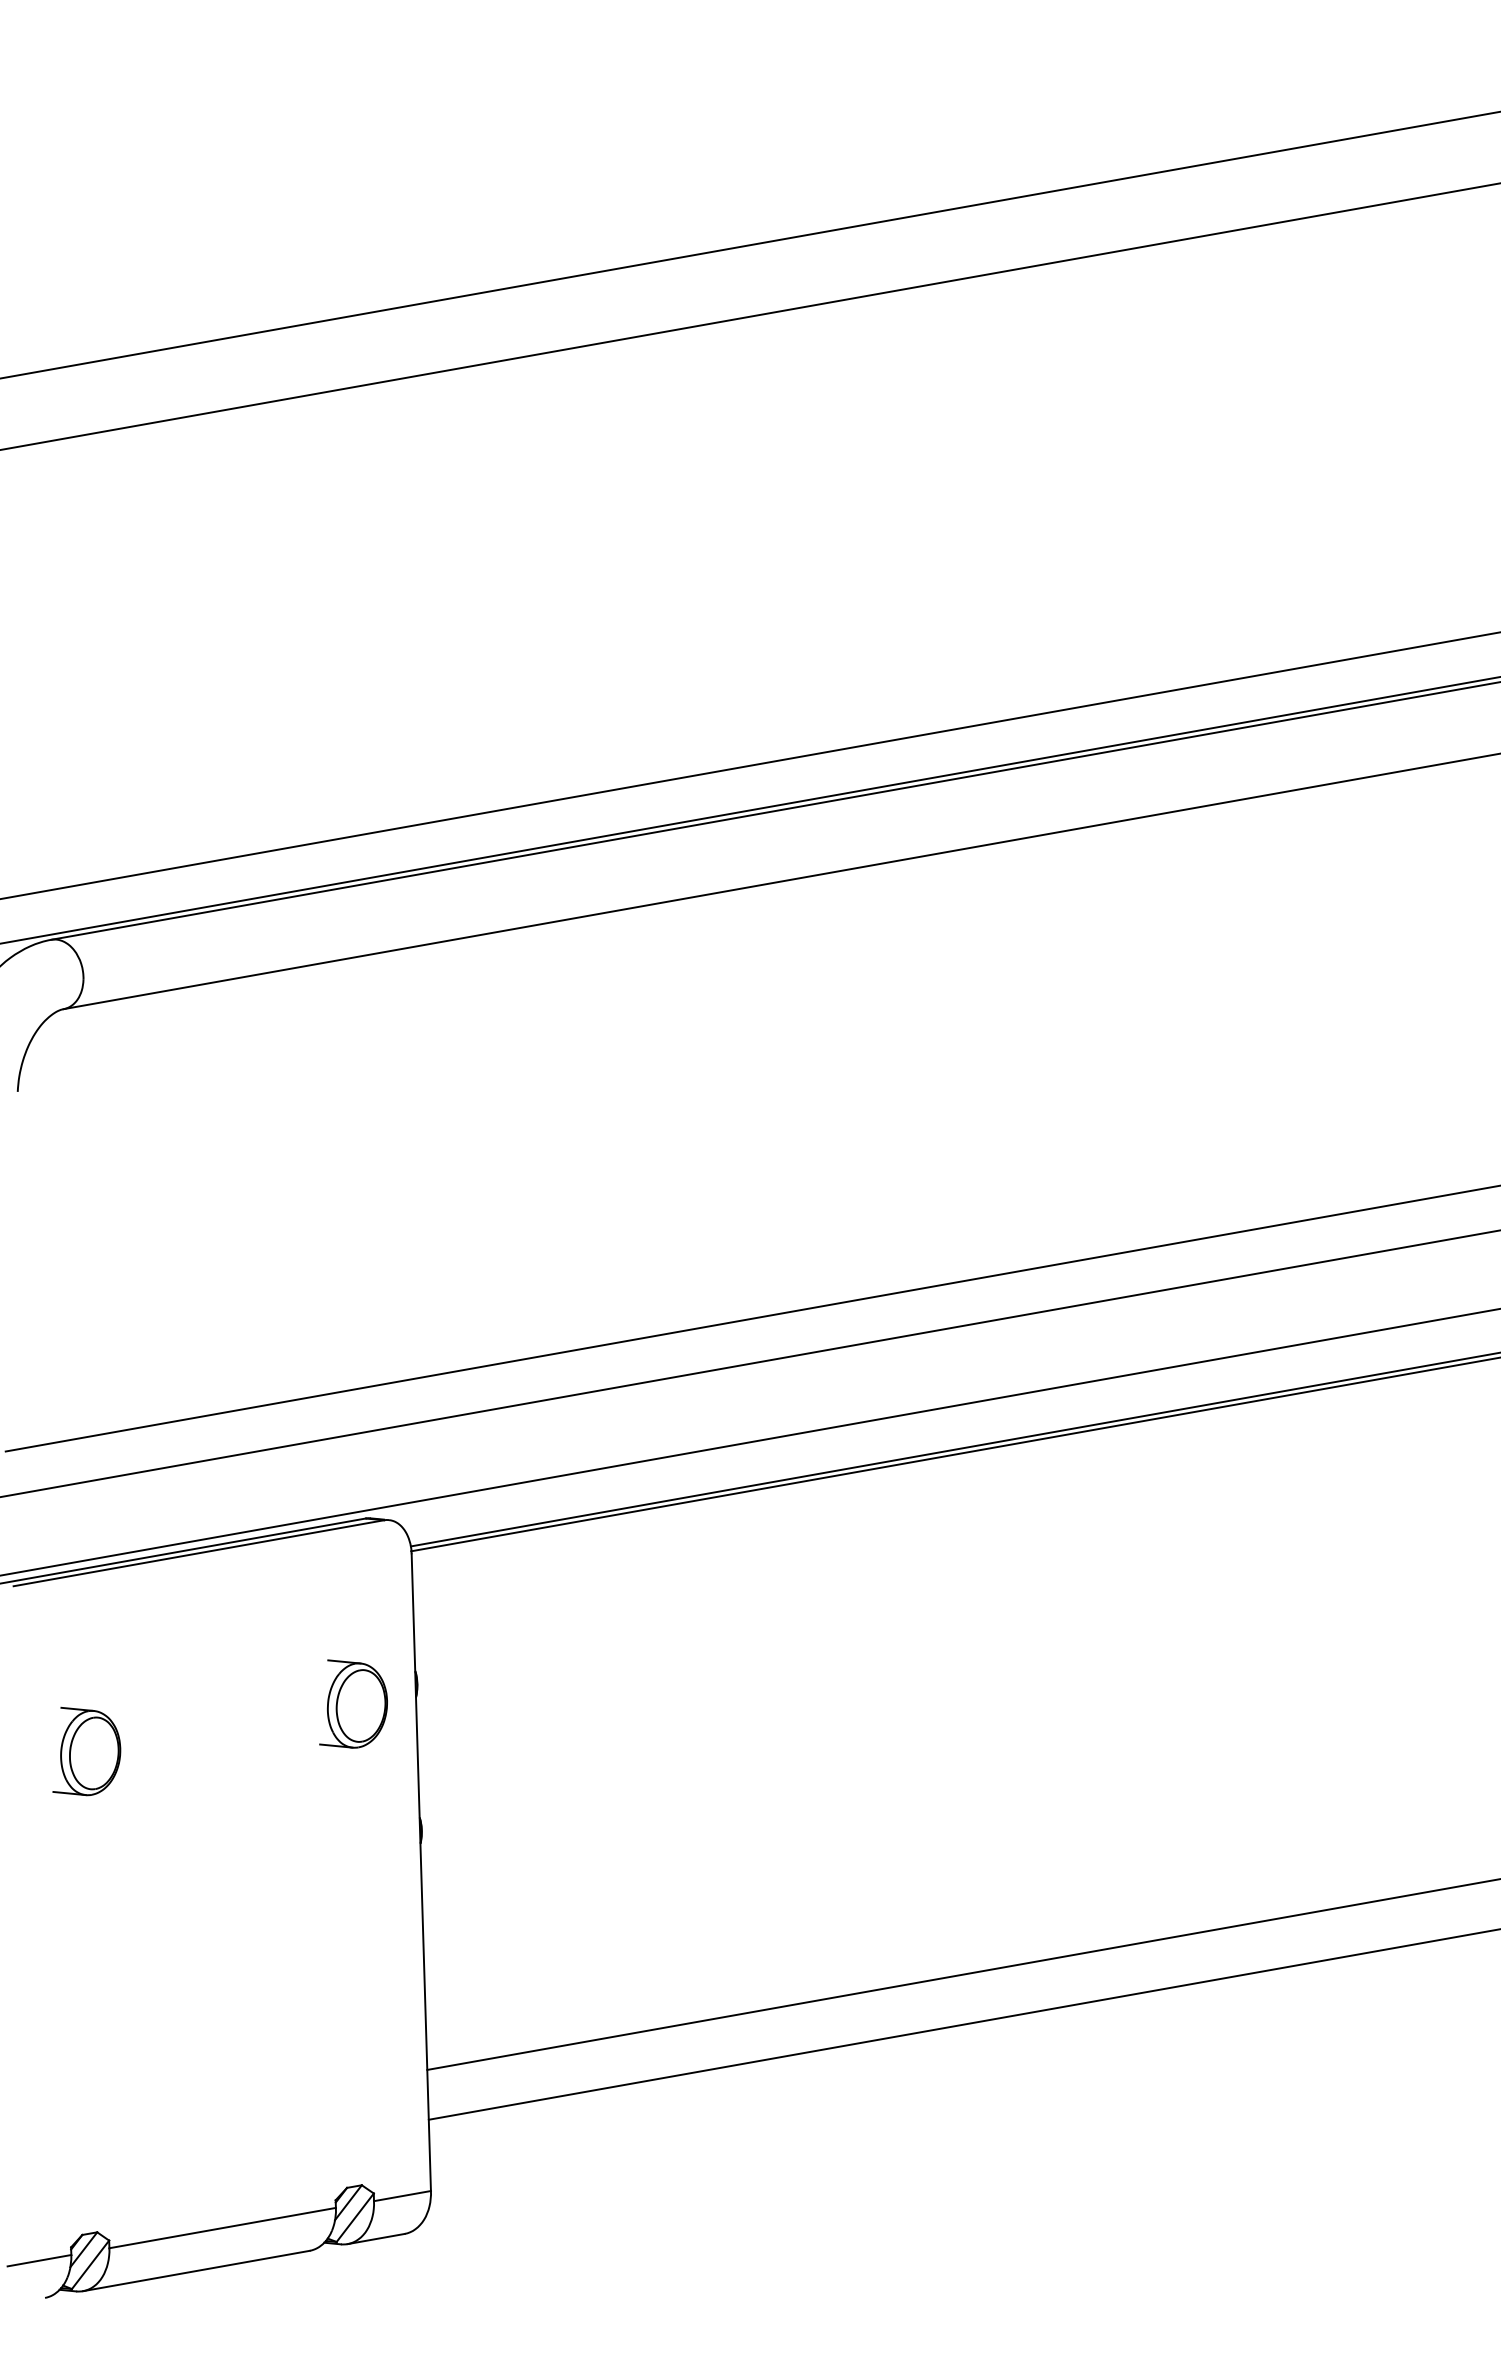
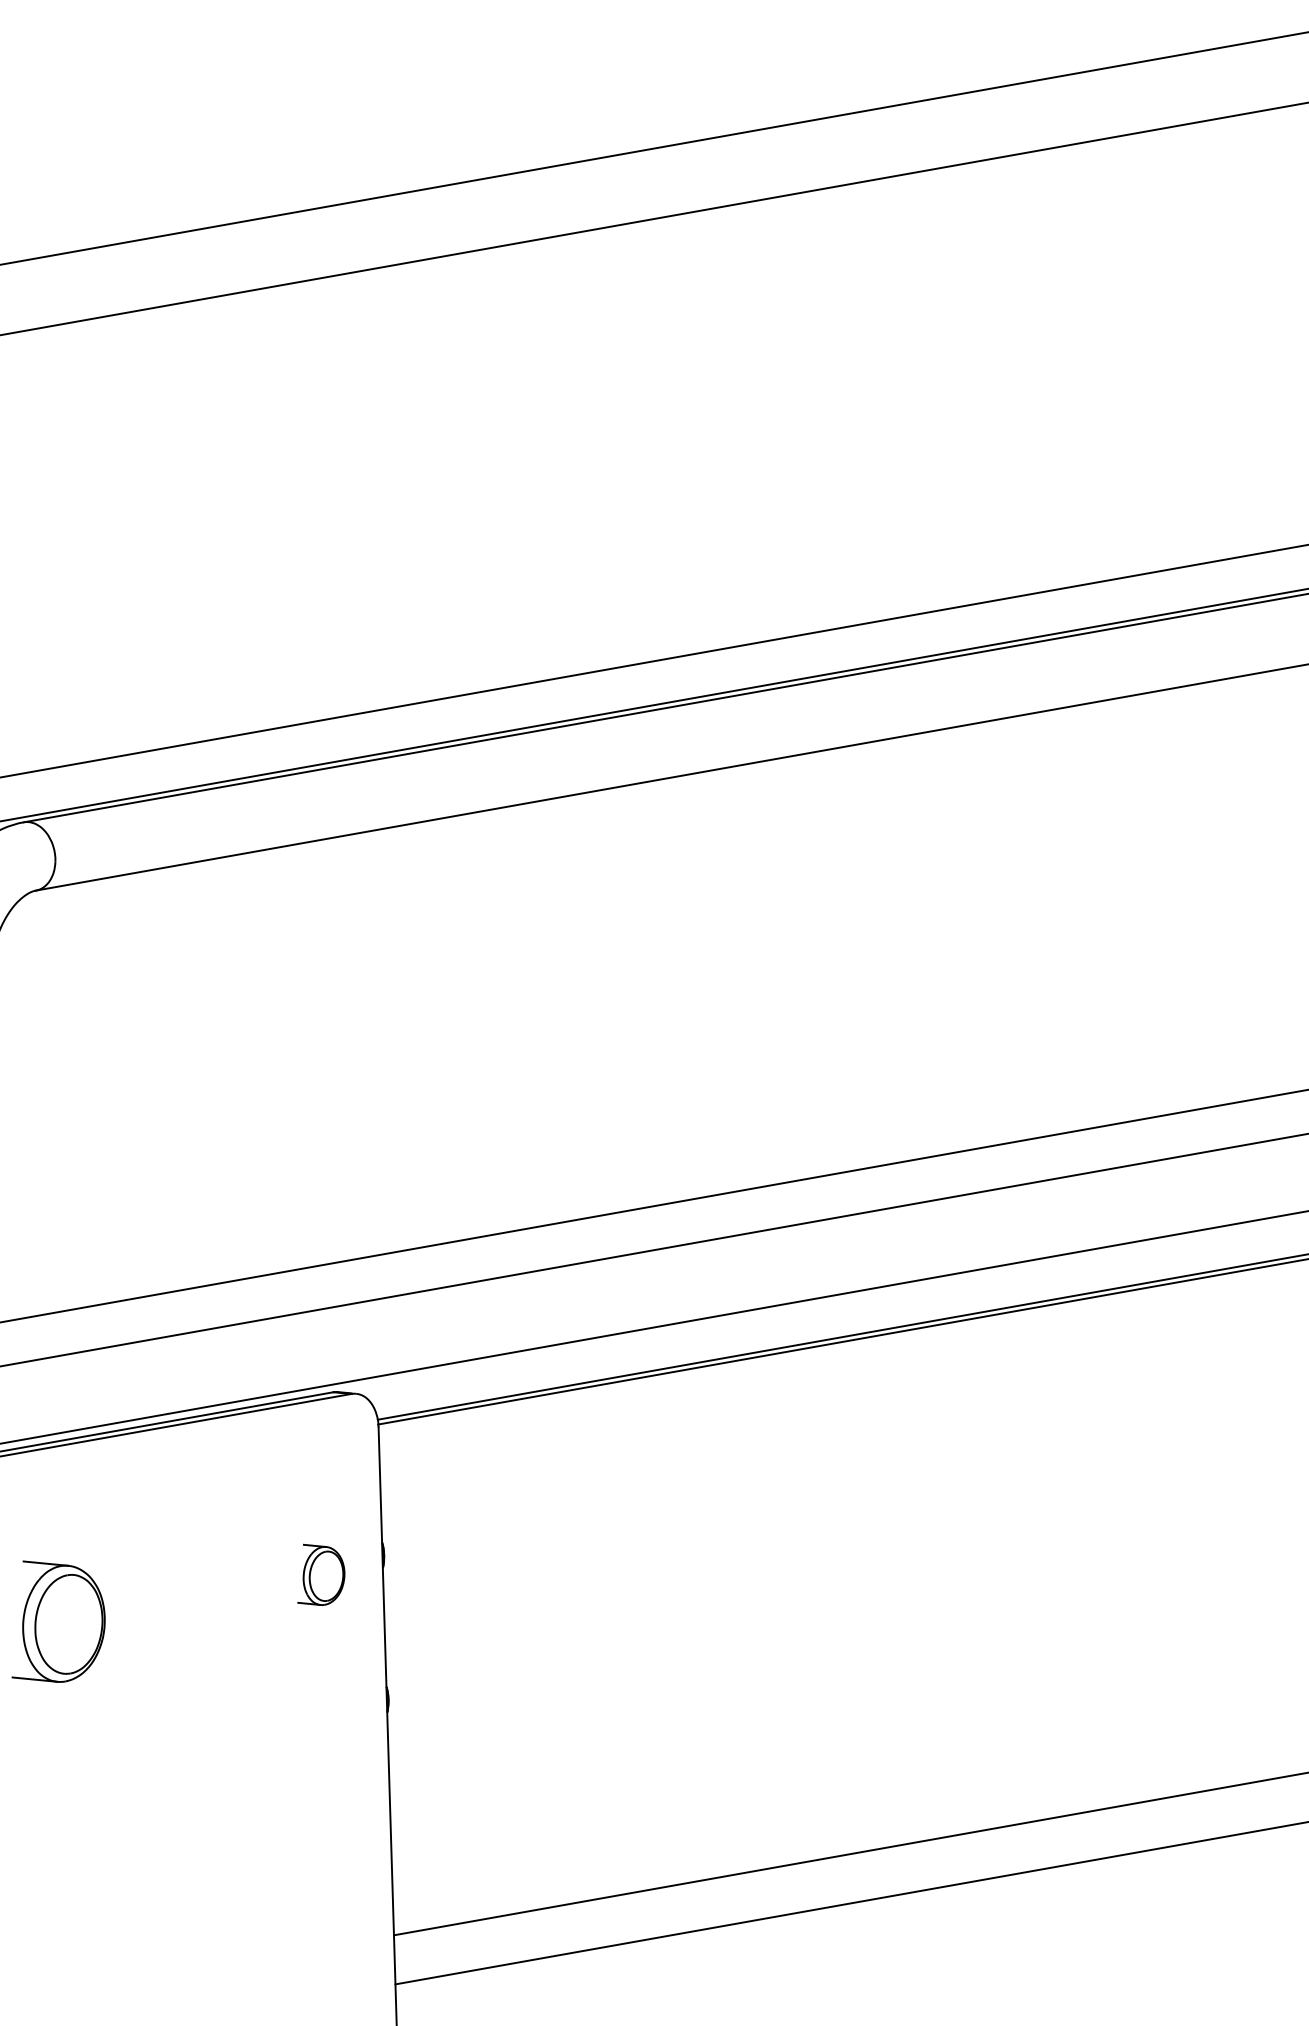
part: (353, 1703) -> (321, 1574), size x0.7
part: (86, 1751) -> (58, 1621), size x1.4

